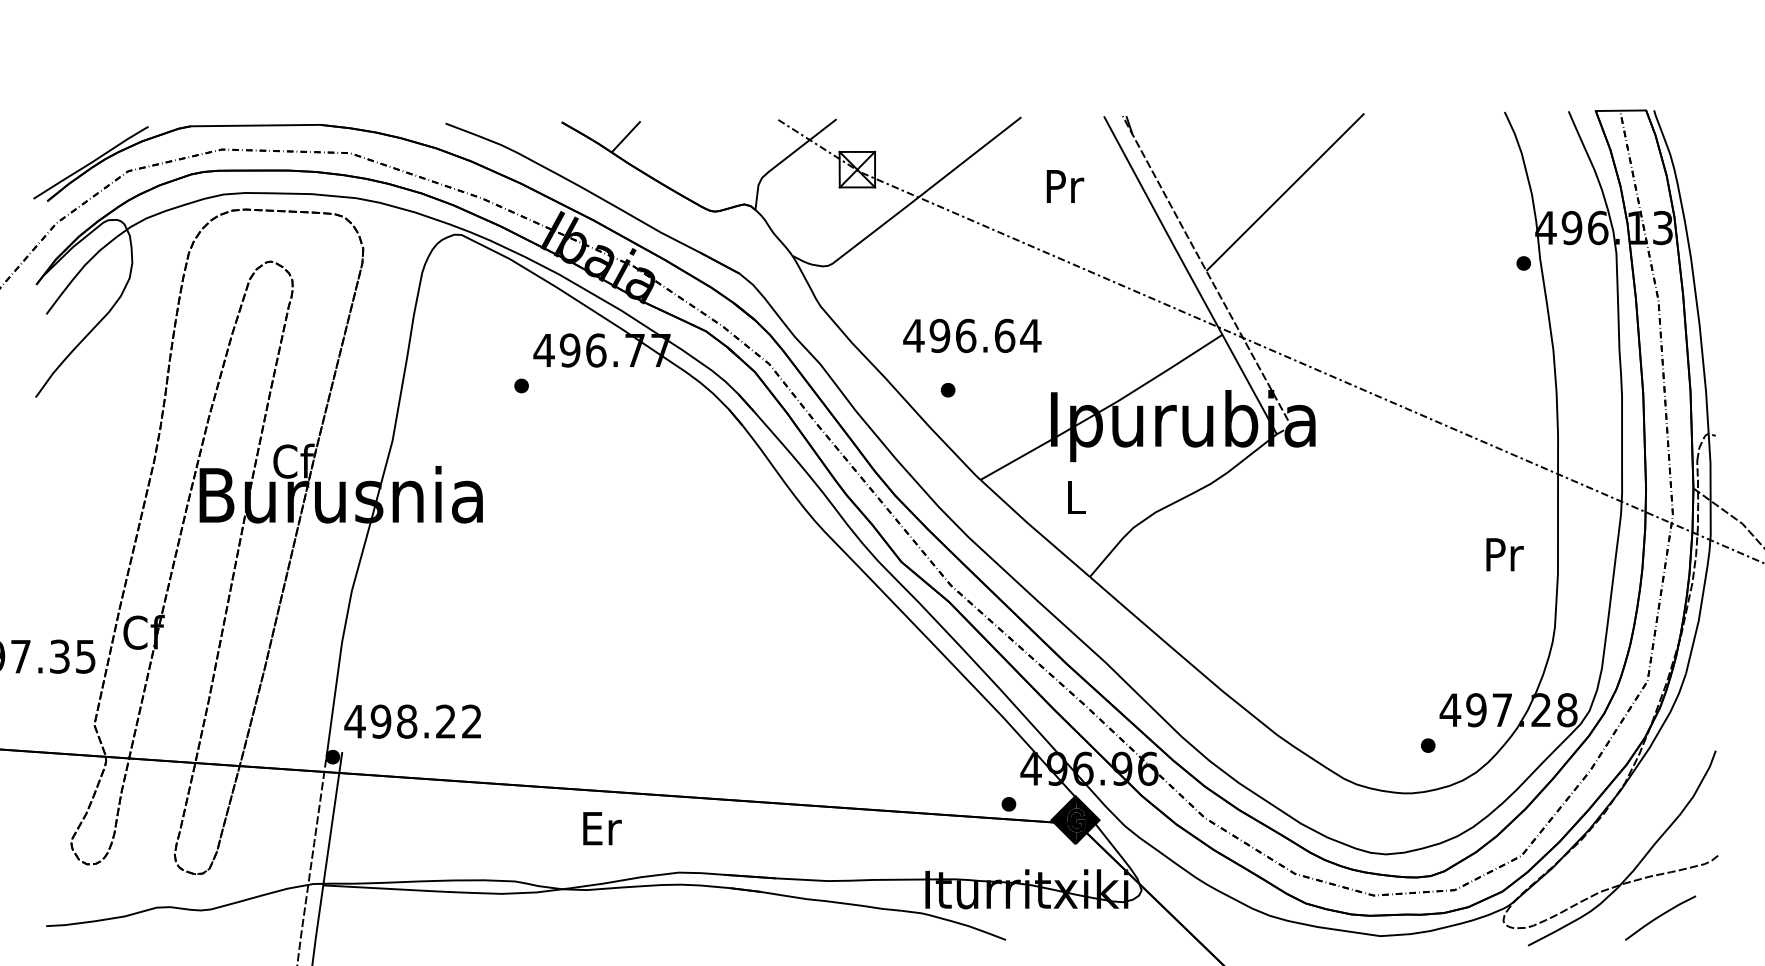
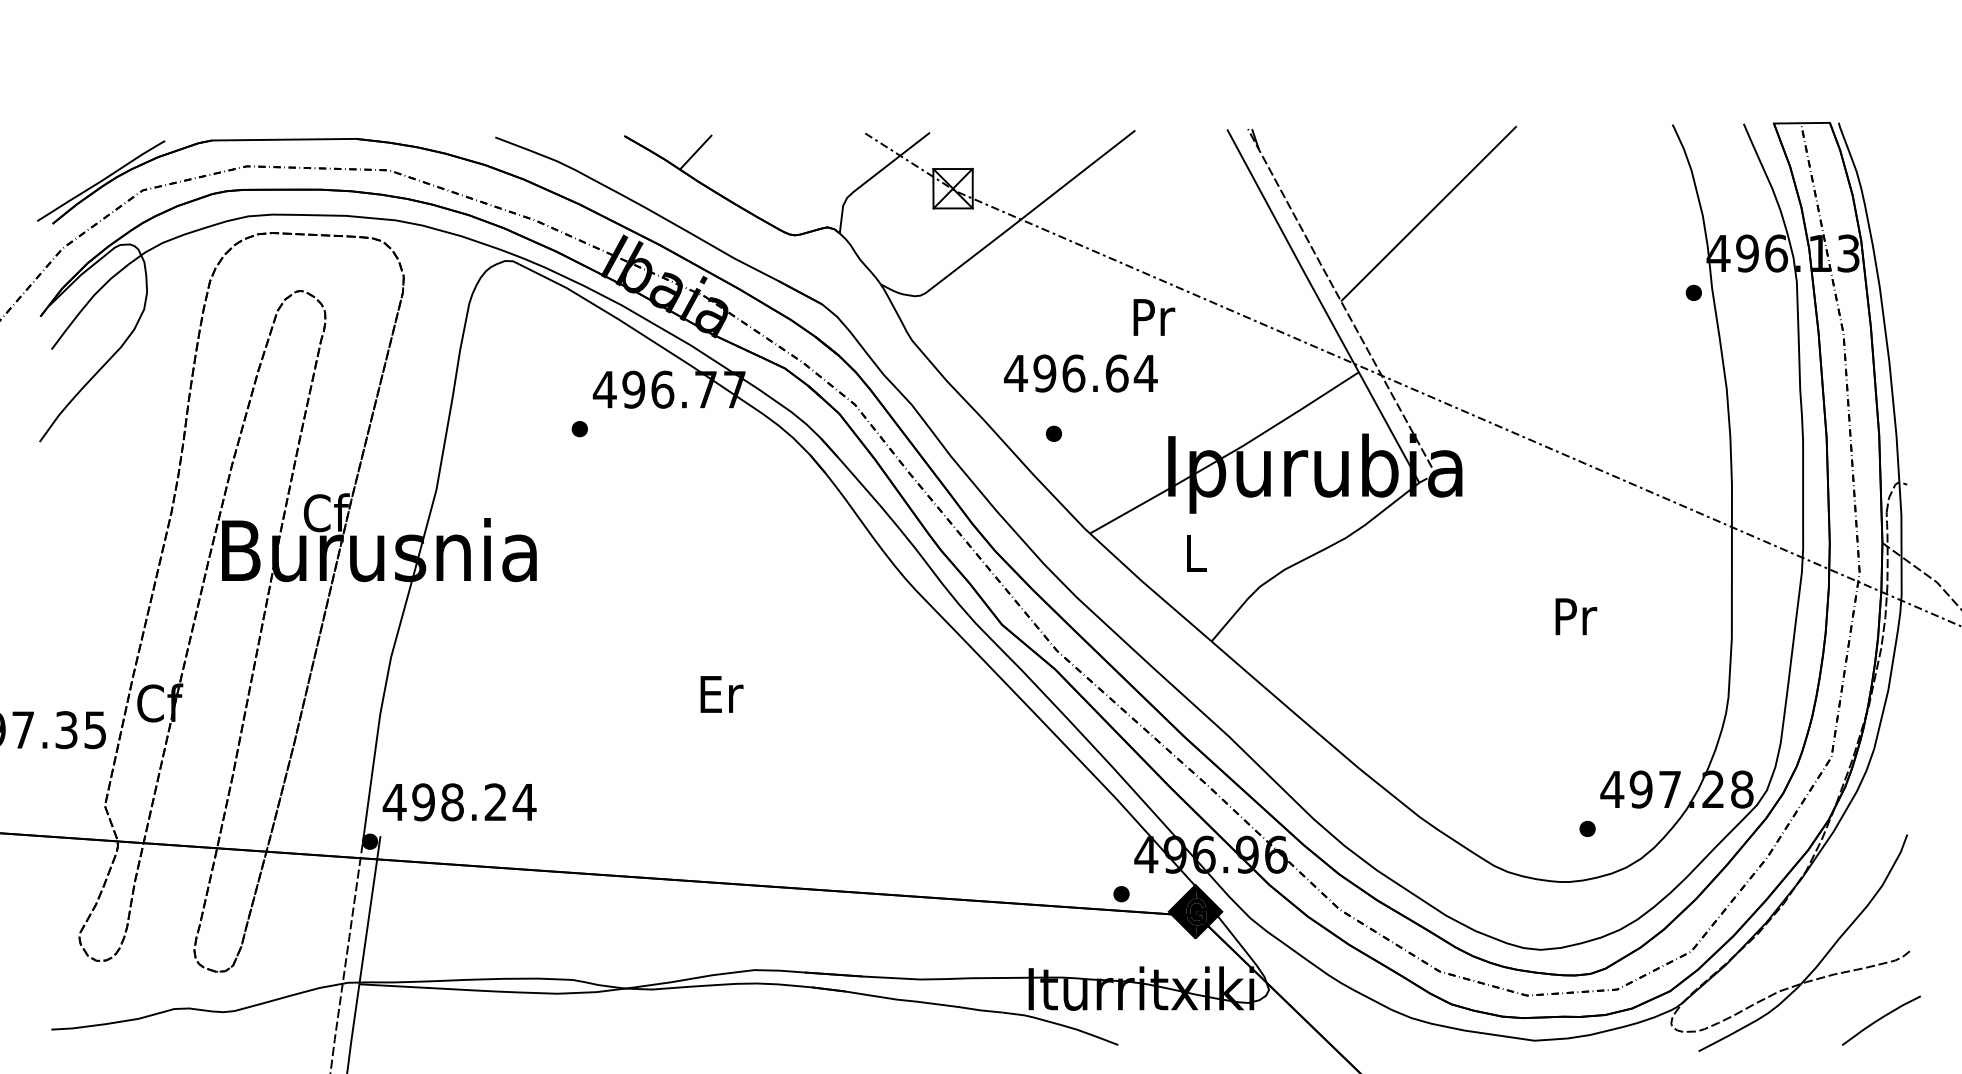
text: (1065, 186) -> (1154, 317), moved
text: (1504, 554) -> (1575, 616), moved
text: (471, 721) -> (524, 802), 498.22 -> 498.24
text: (602, 828) -> (721, 694), moved
curve: (1660, 916) -> (1881, 1018), moved

